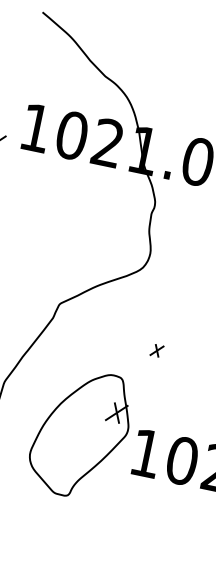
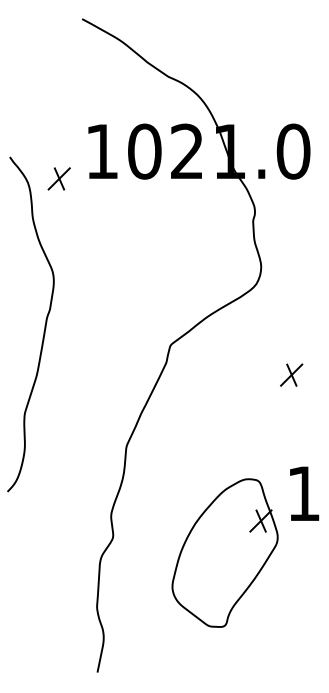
part: (156, 350) -> (291, 374), size x1.67
part: (80, 433) -> (224, 552), moved

